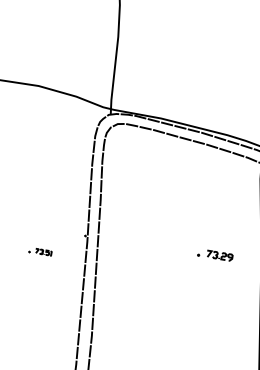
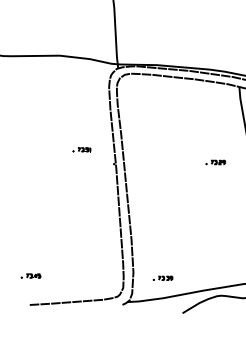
part: (40, 251) -> (81, 149), moved
part: (215, 255) -> (215, 162), size x0.71

